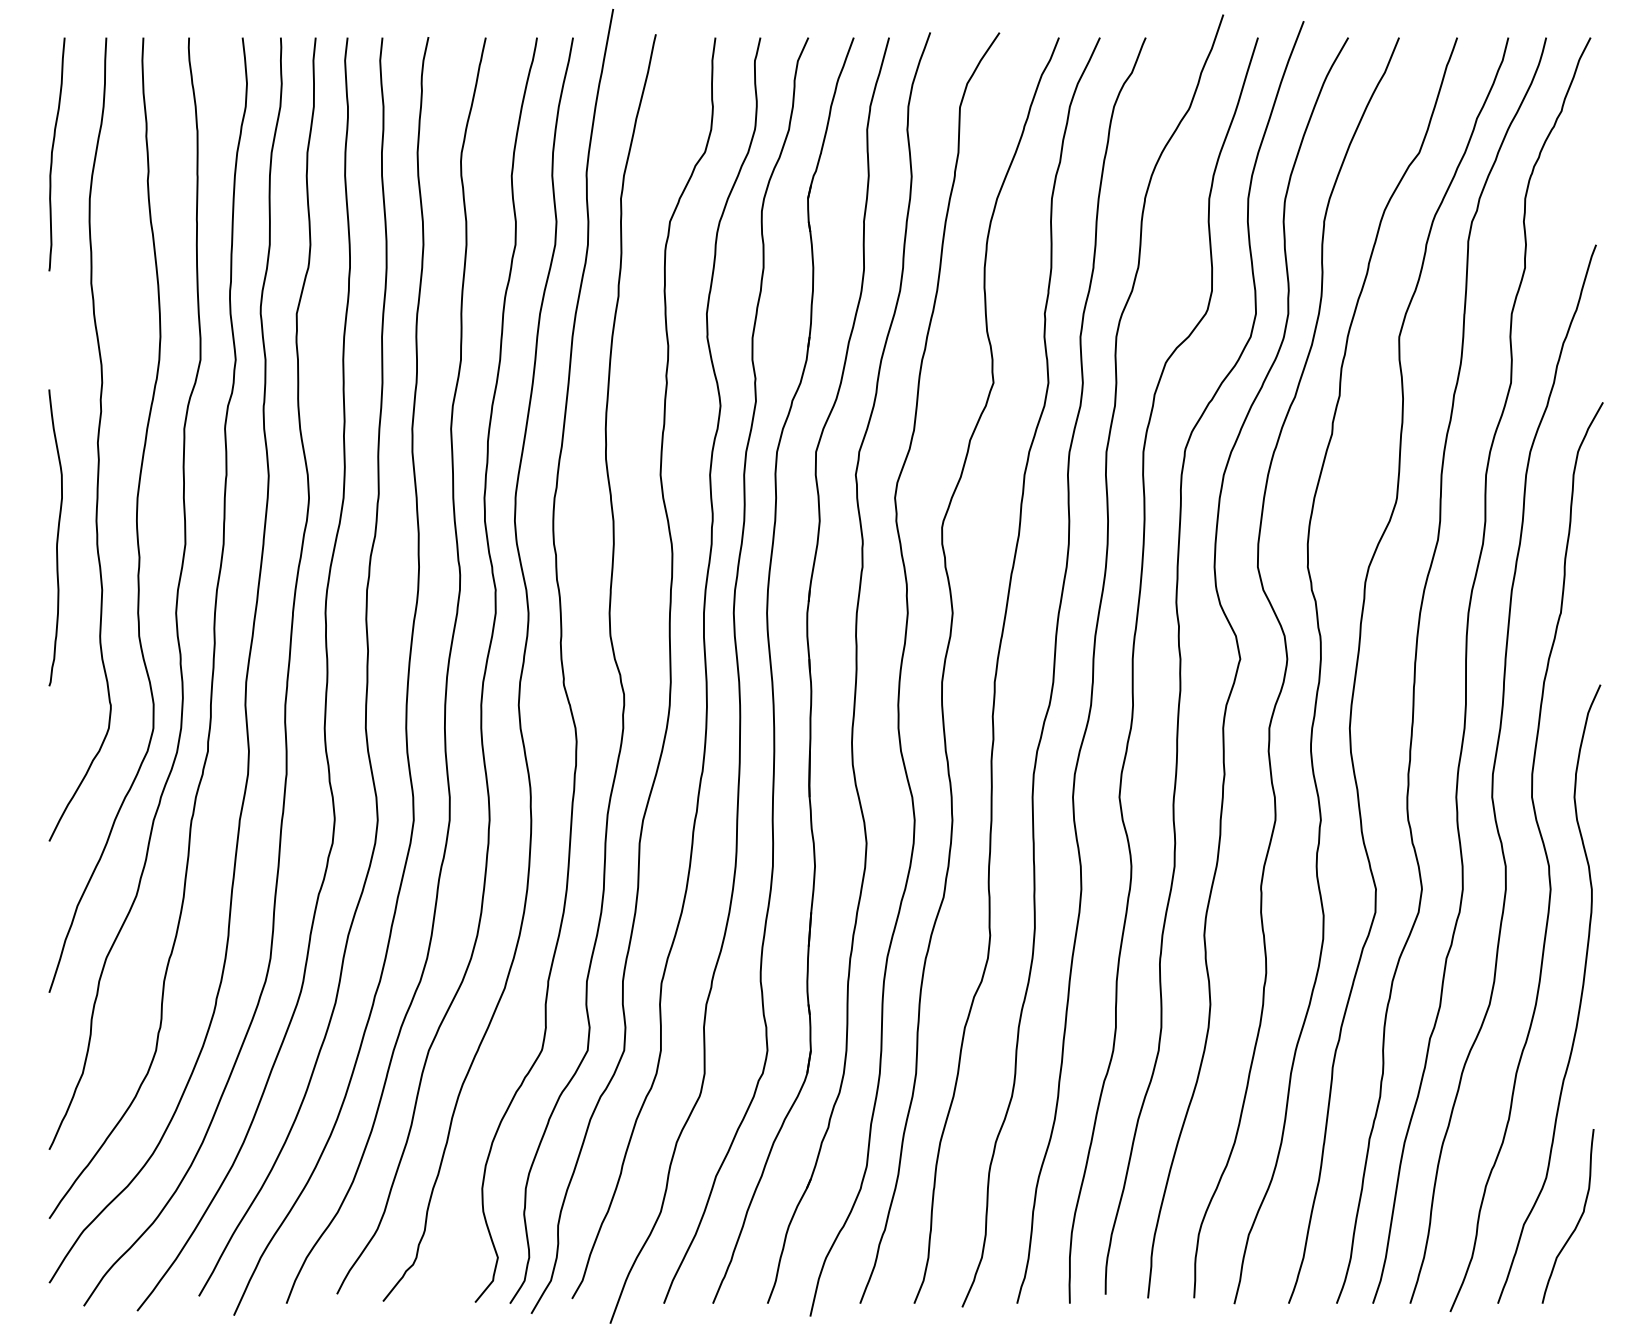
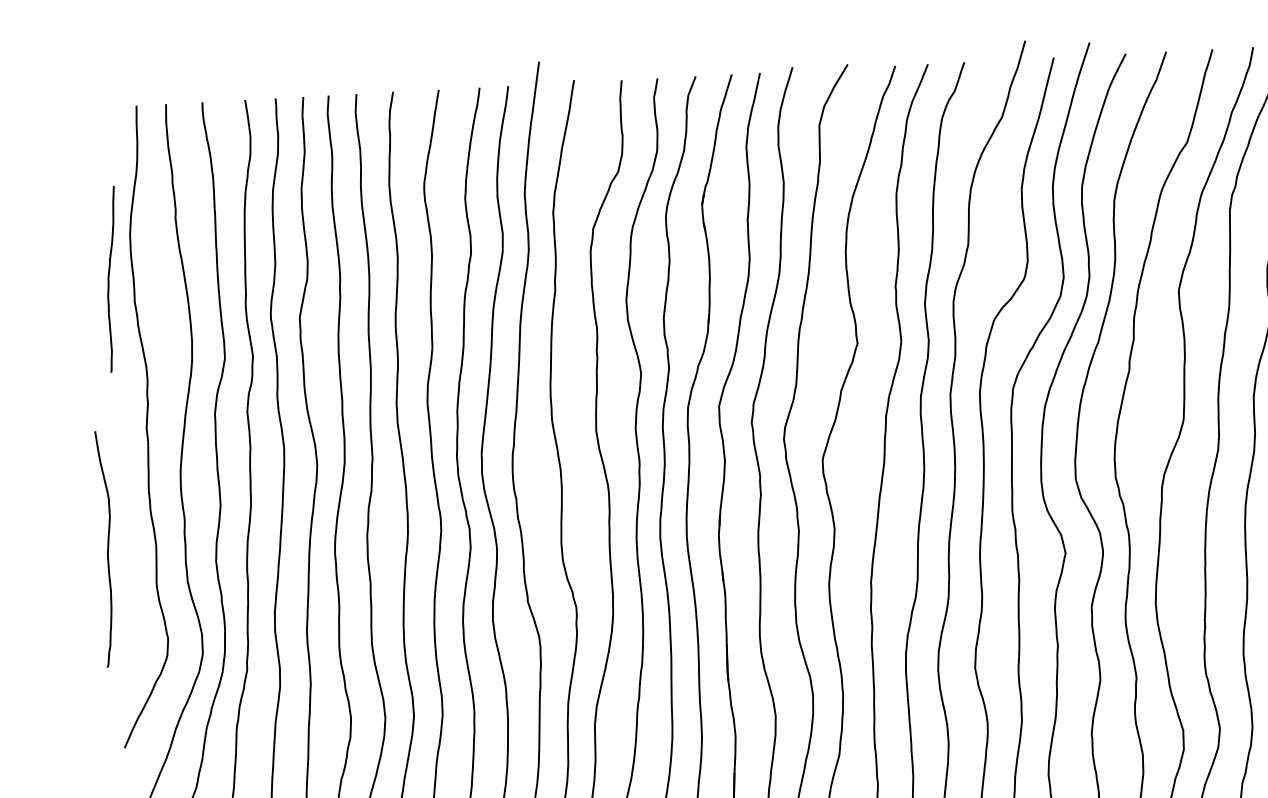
curve: (52, 154) -> (109, 279), moved
curve: (56, 537) -> (107, 548), moved

